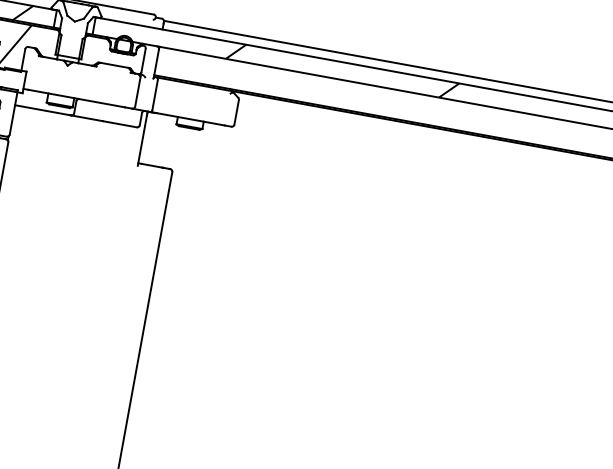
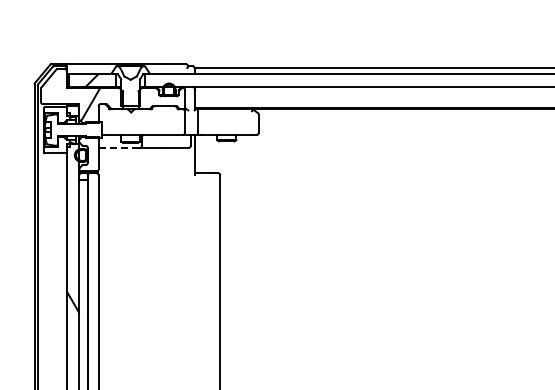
hatch: (342, 71) -> (329, 80), removed
line: (43, 110) -> (119, 147), solid -> dashed

